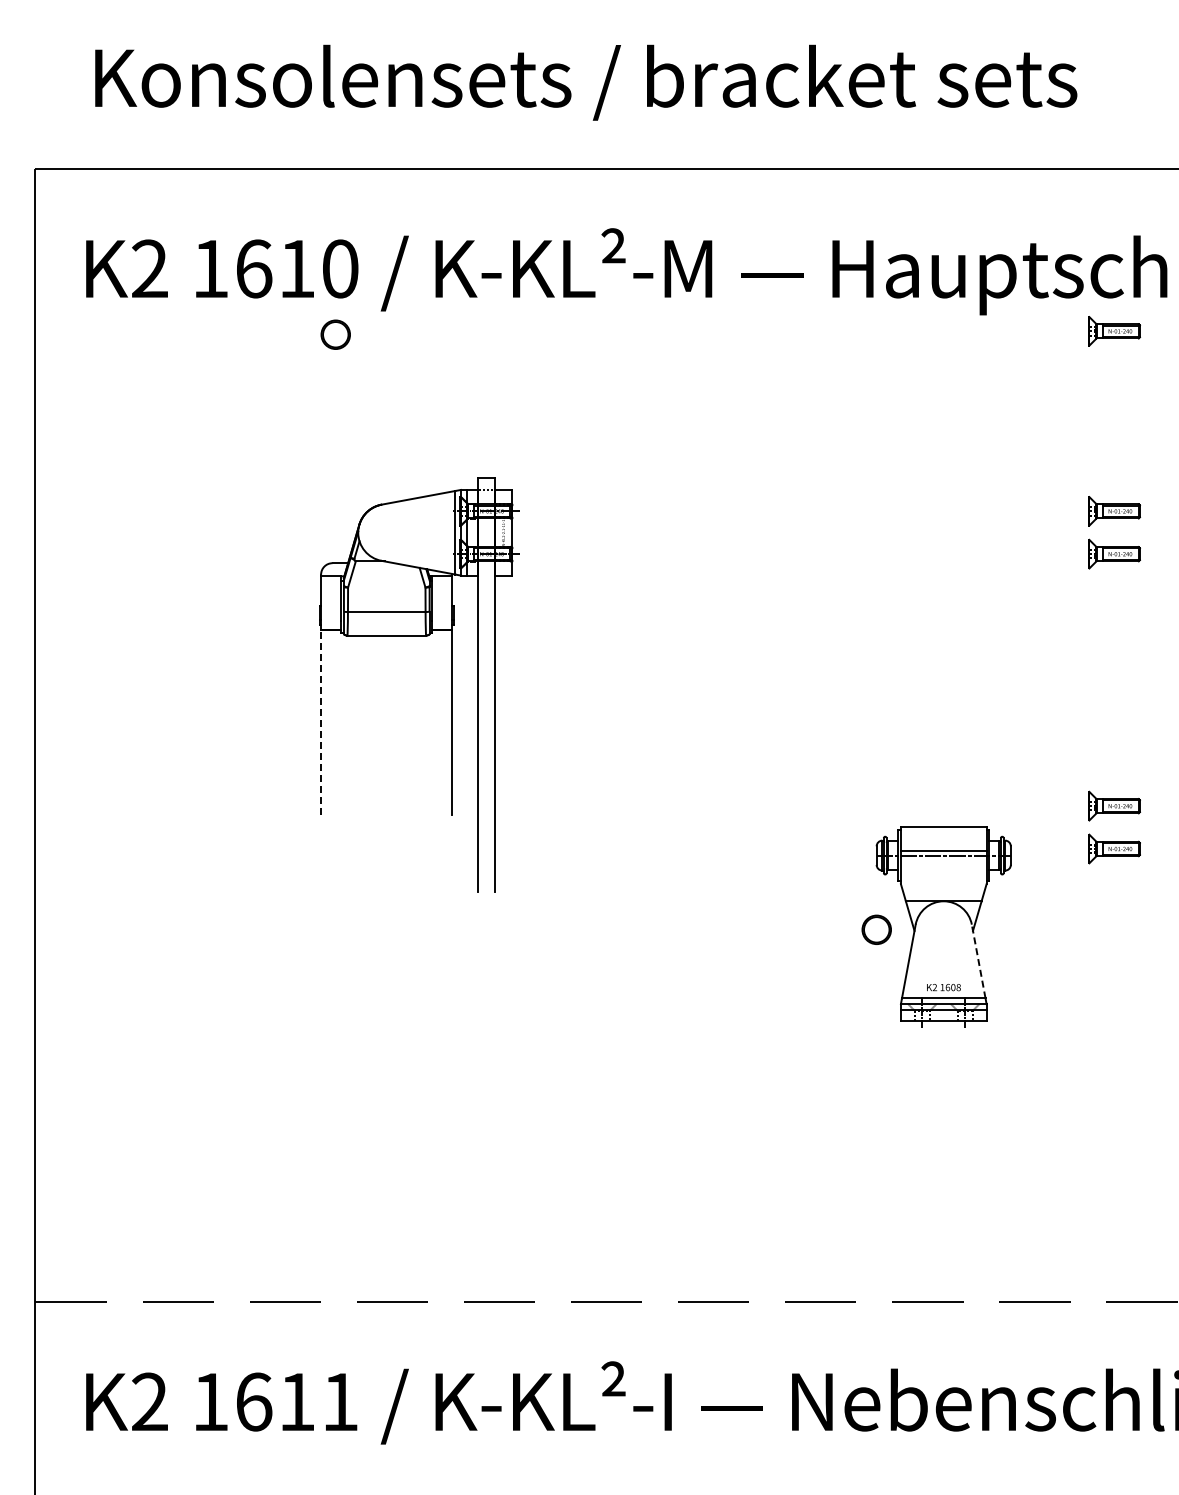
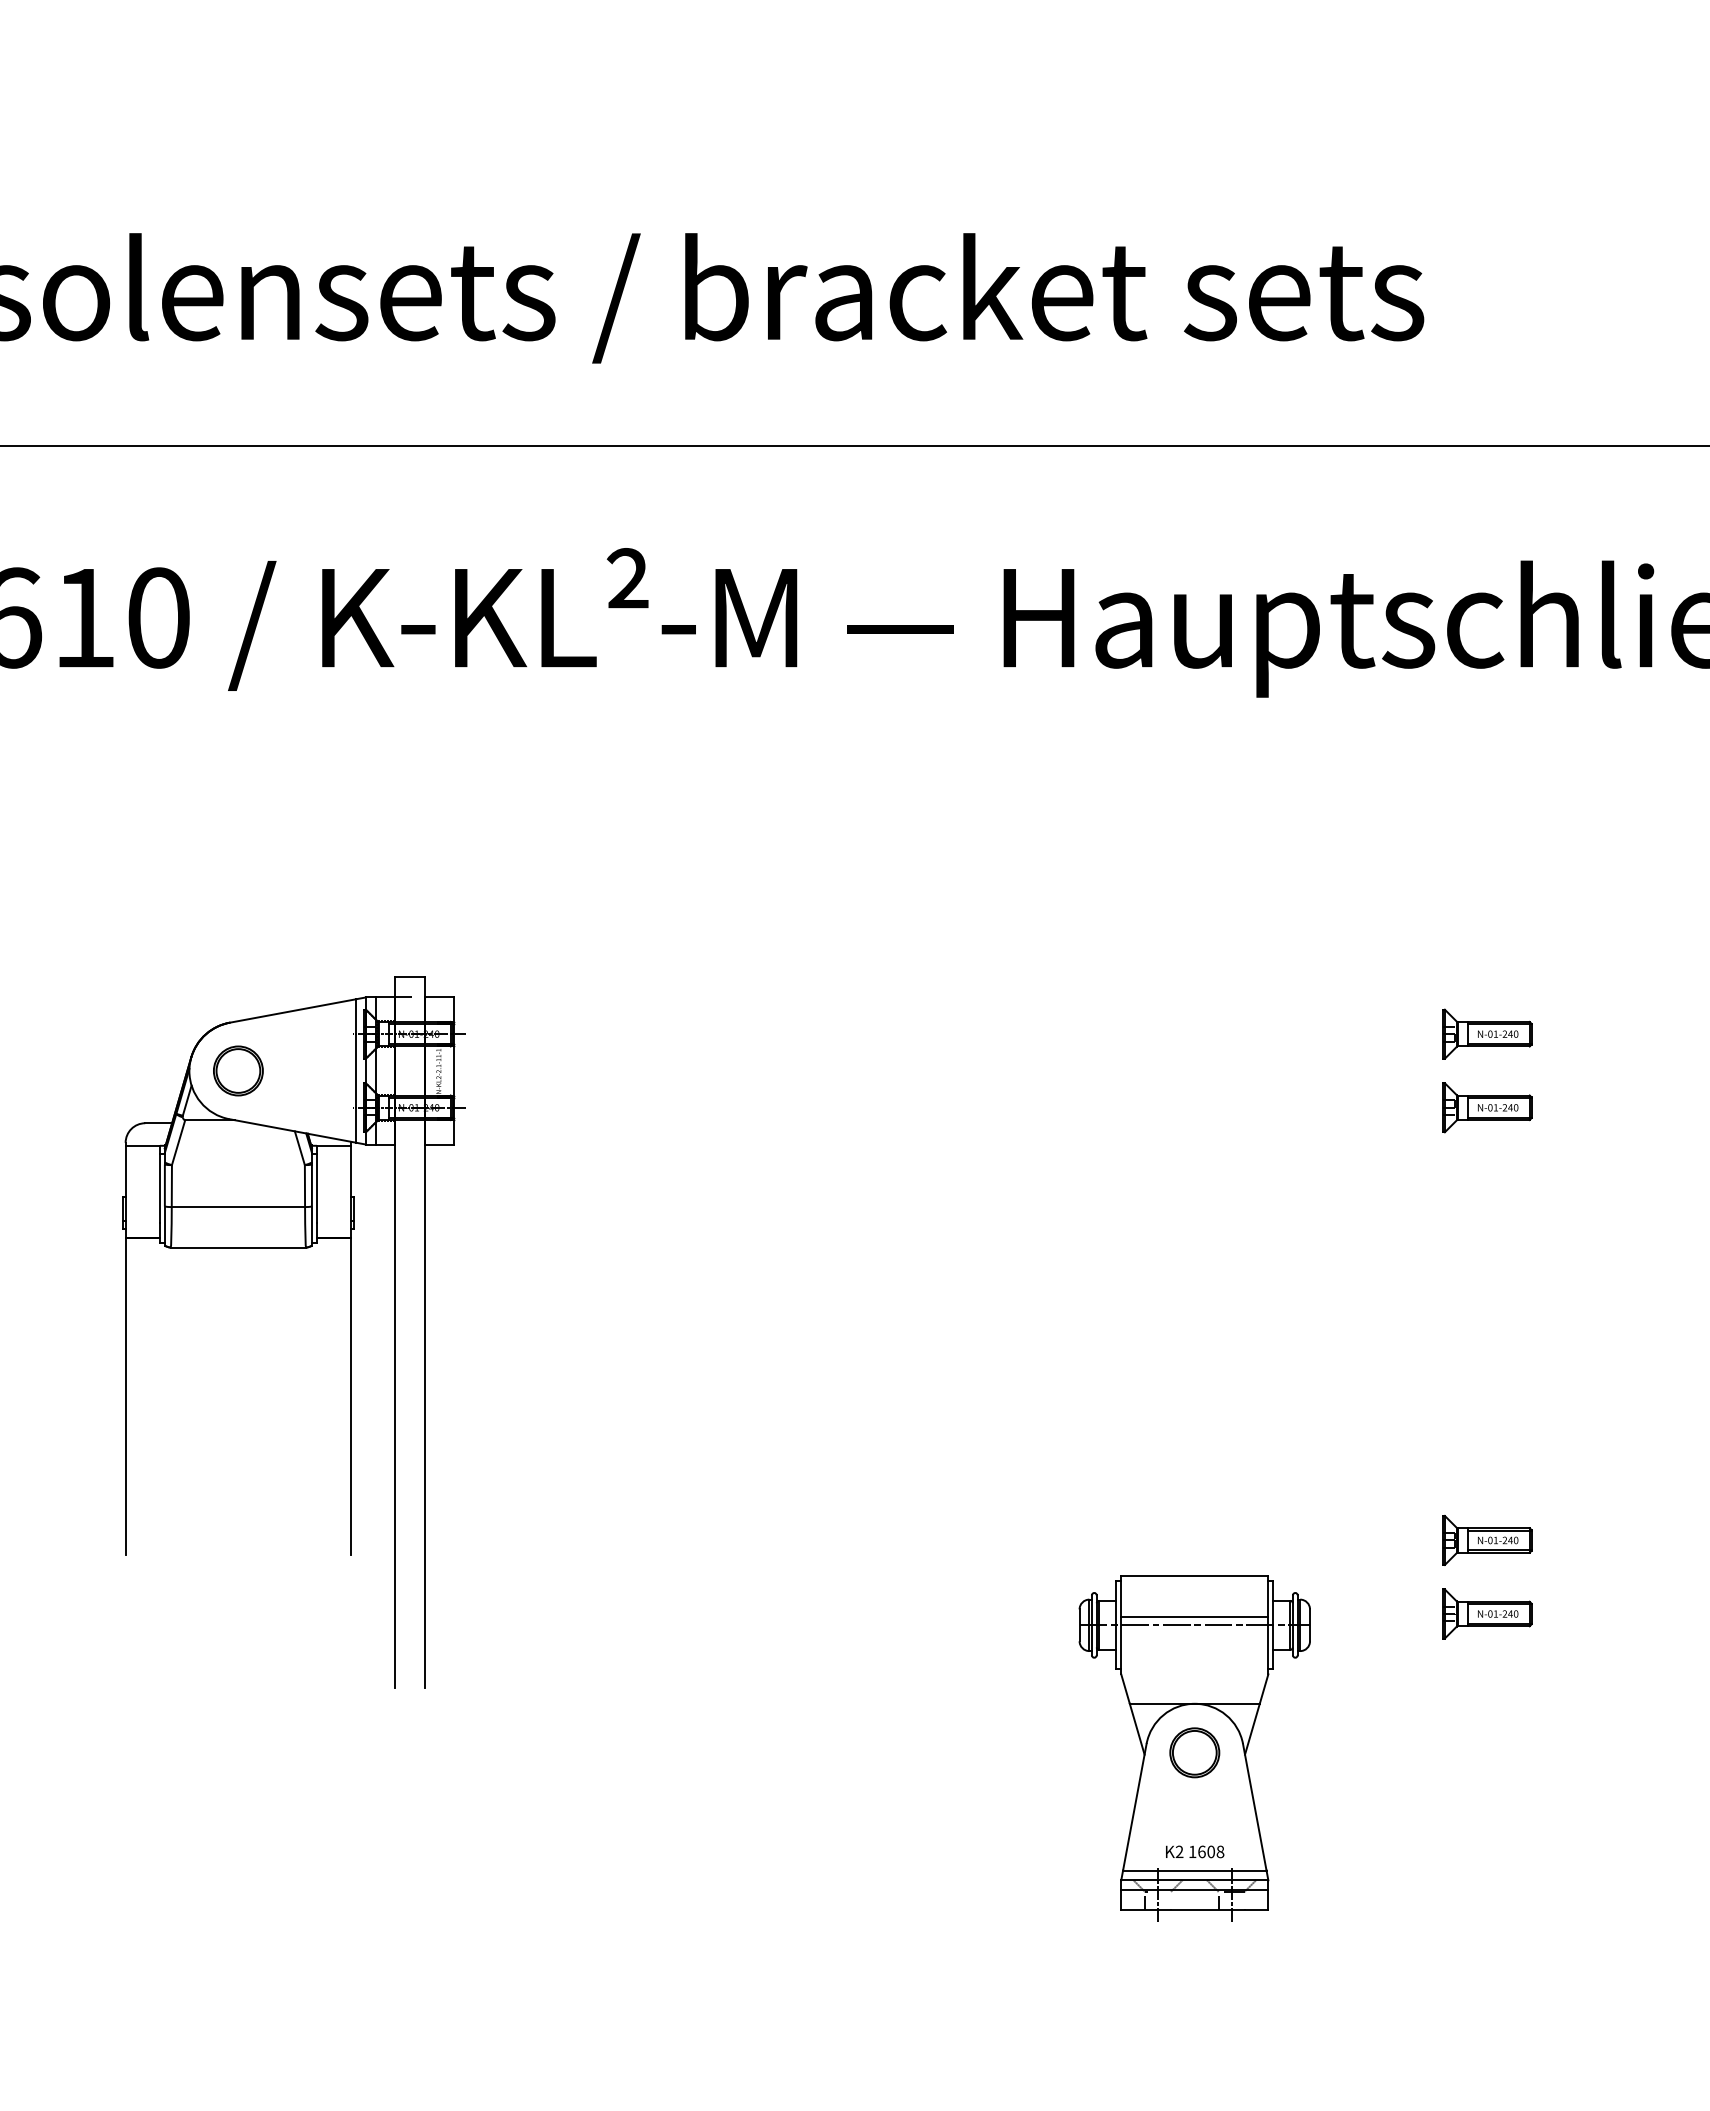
part: (1114, 331) -> (1487, 725), removed
part: (335, 334) -> (237, 1070), moved
line: (321, 721) -> (126, 1395), dashed -> solid
part: (876, 929) -> (1194, 1752), moved
line: (978, 961) -> (1254, 1807), dashed -> solid

